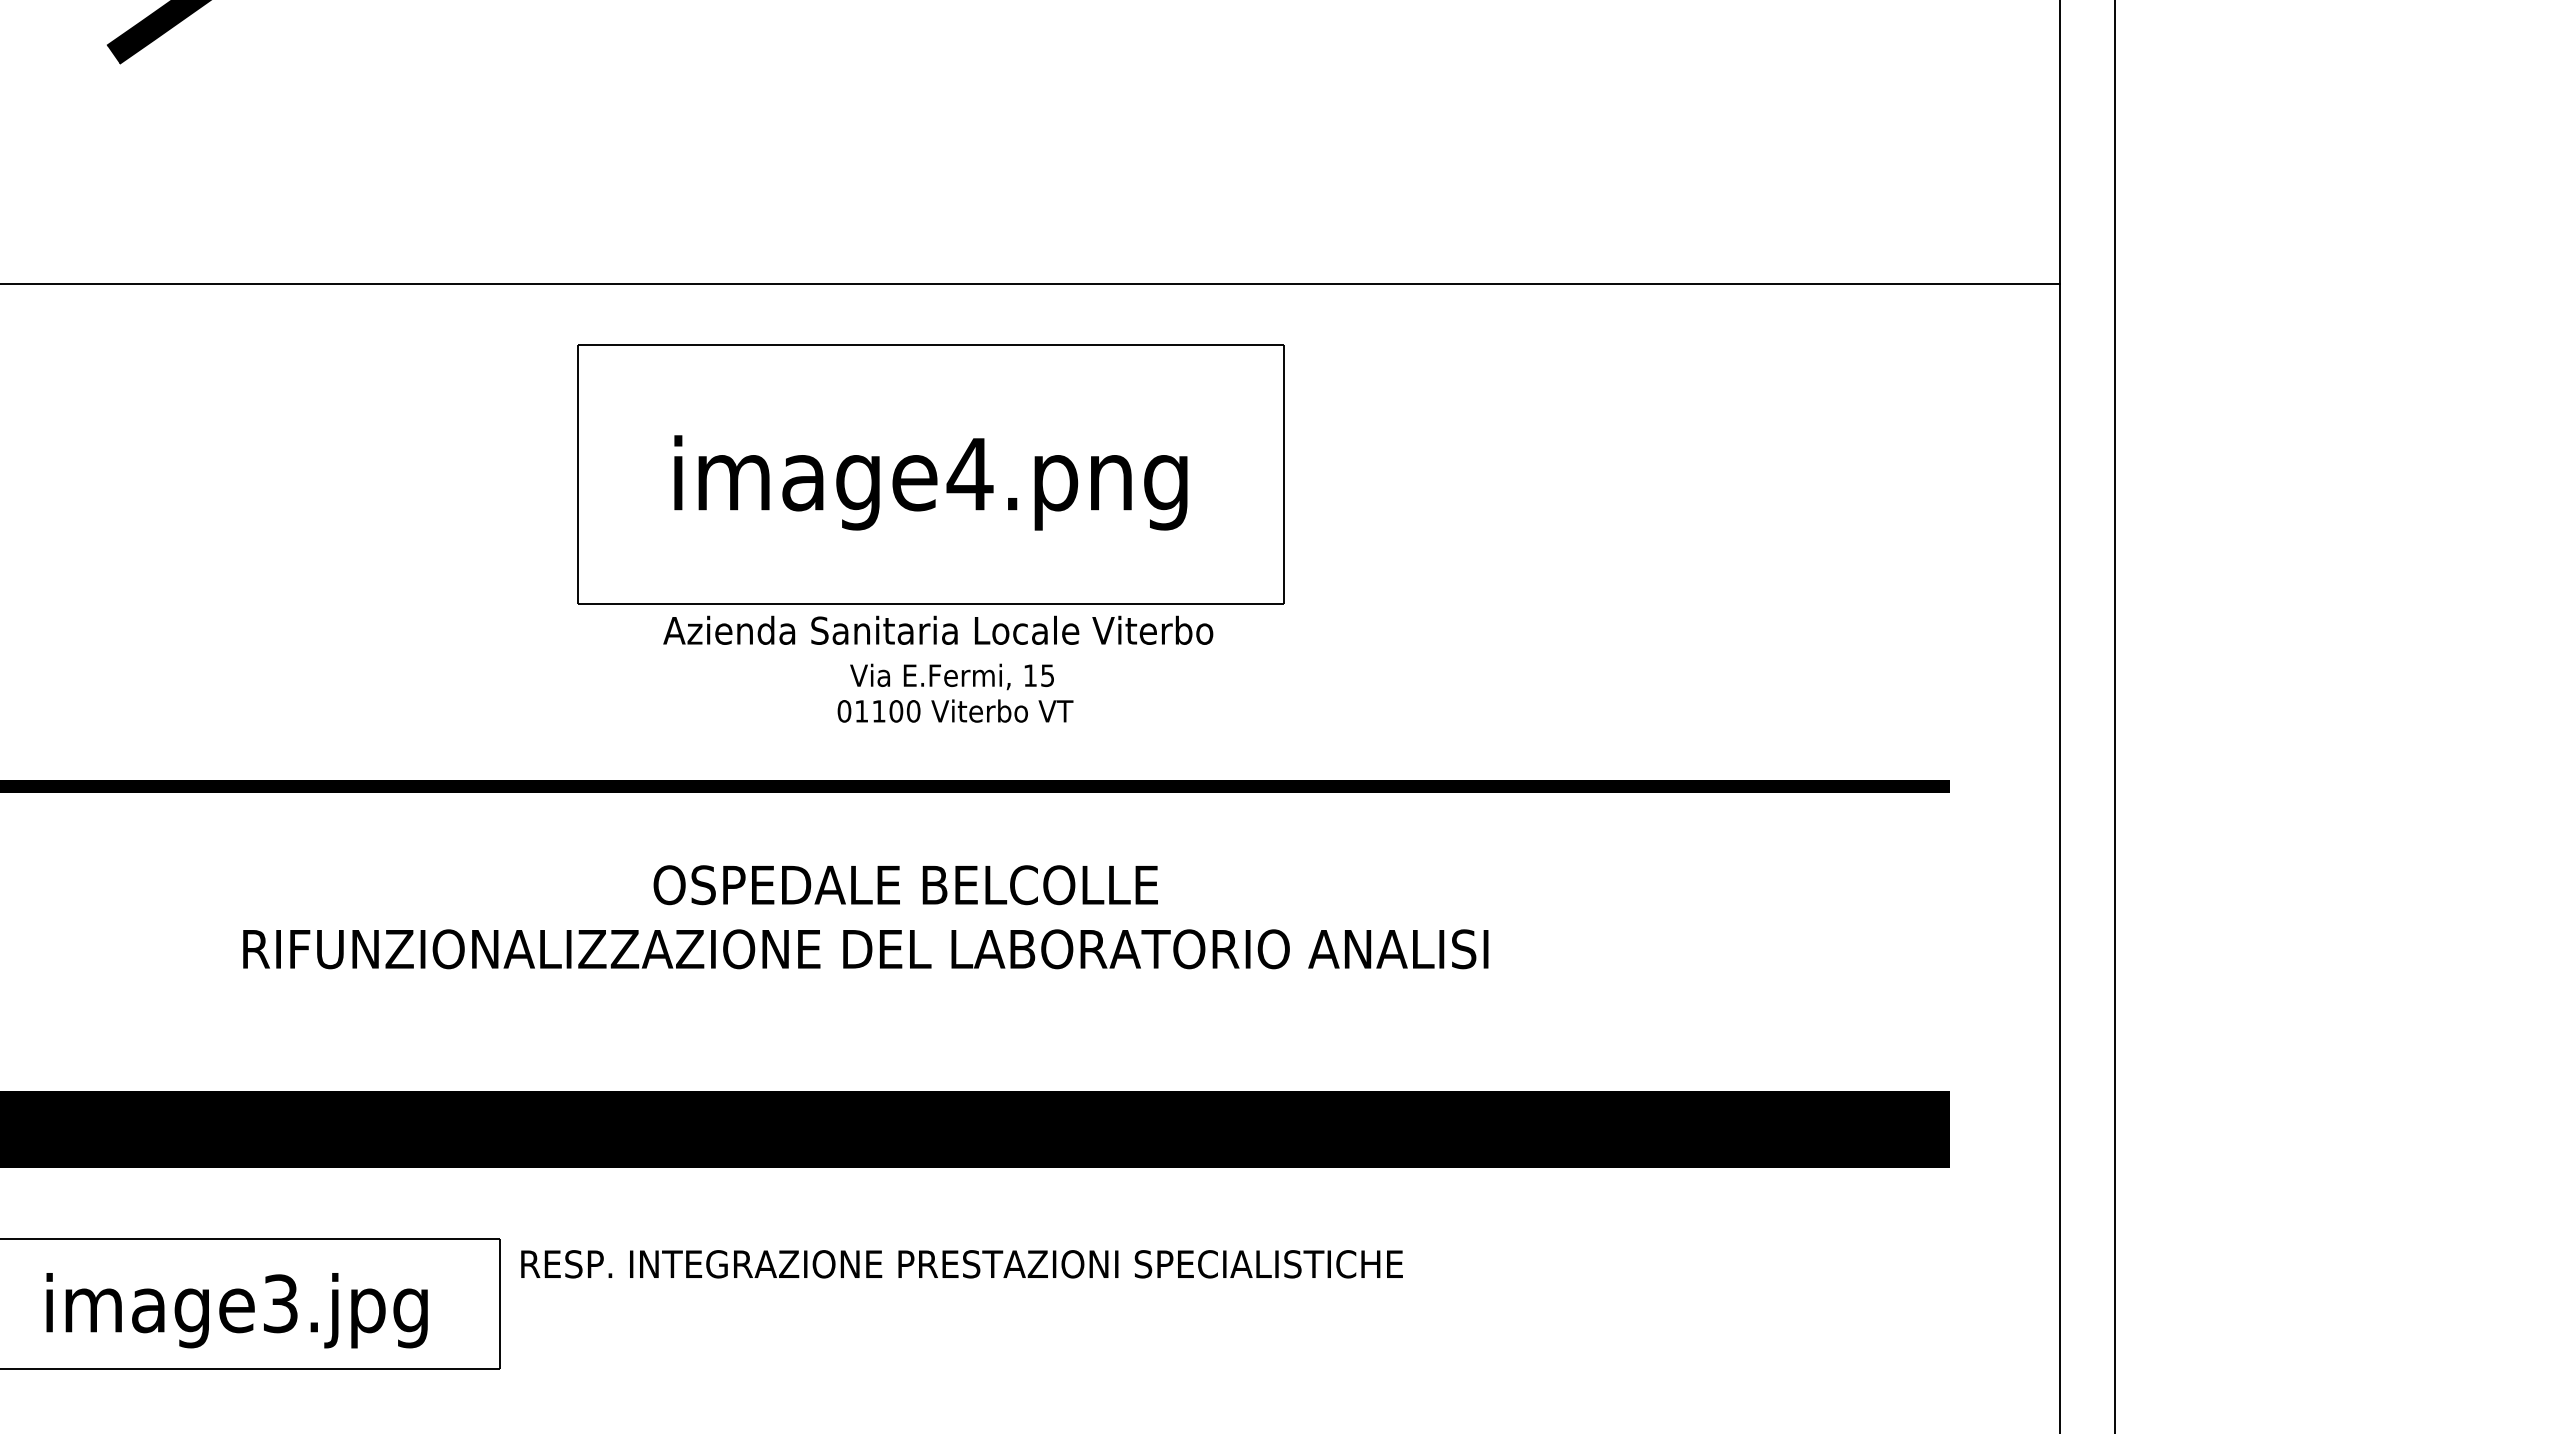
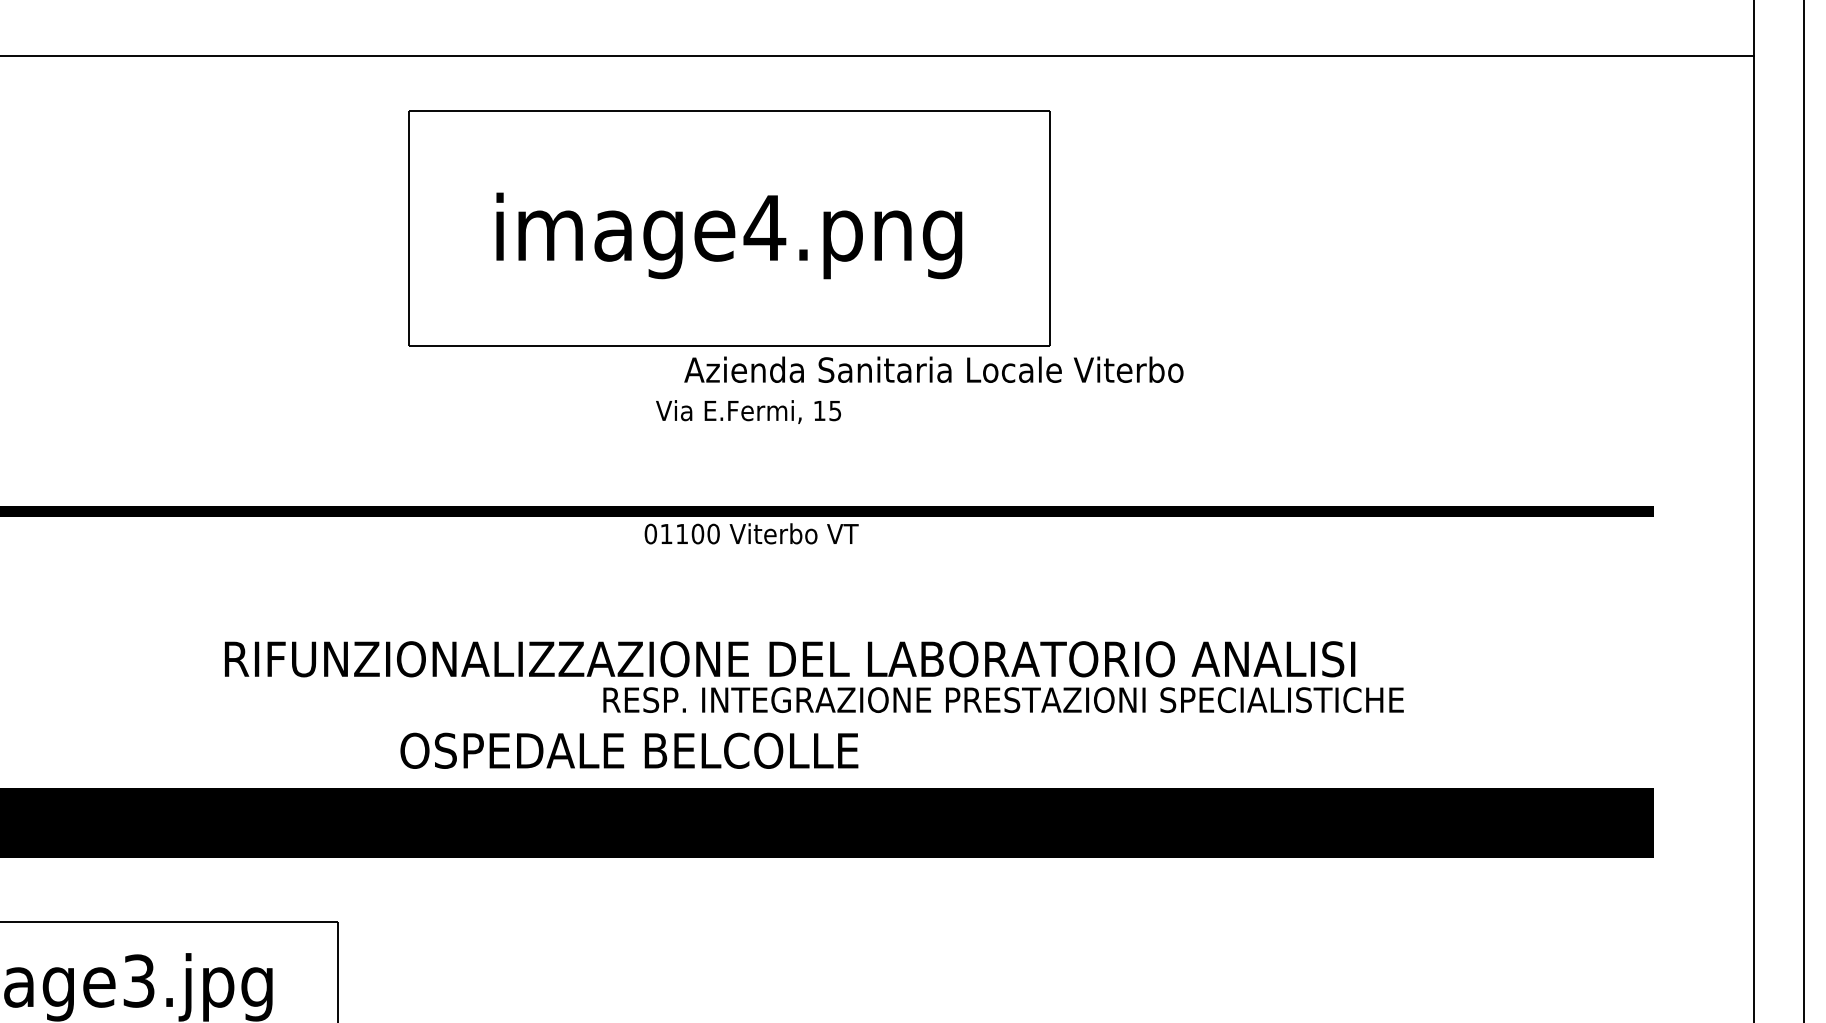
text: (938, 629) -> (934, 368), moved
text: (955, 710) -> (751, 533), moved
text: (905, 885) -> (629, 751), moved
text: (865, 949) -> (789, 659), moved
text: (961, 1264) -> (1003, 700), moved

